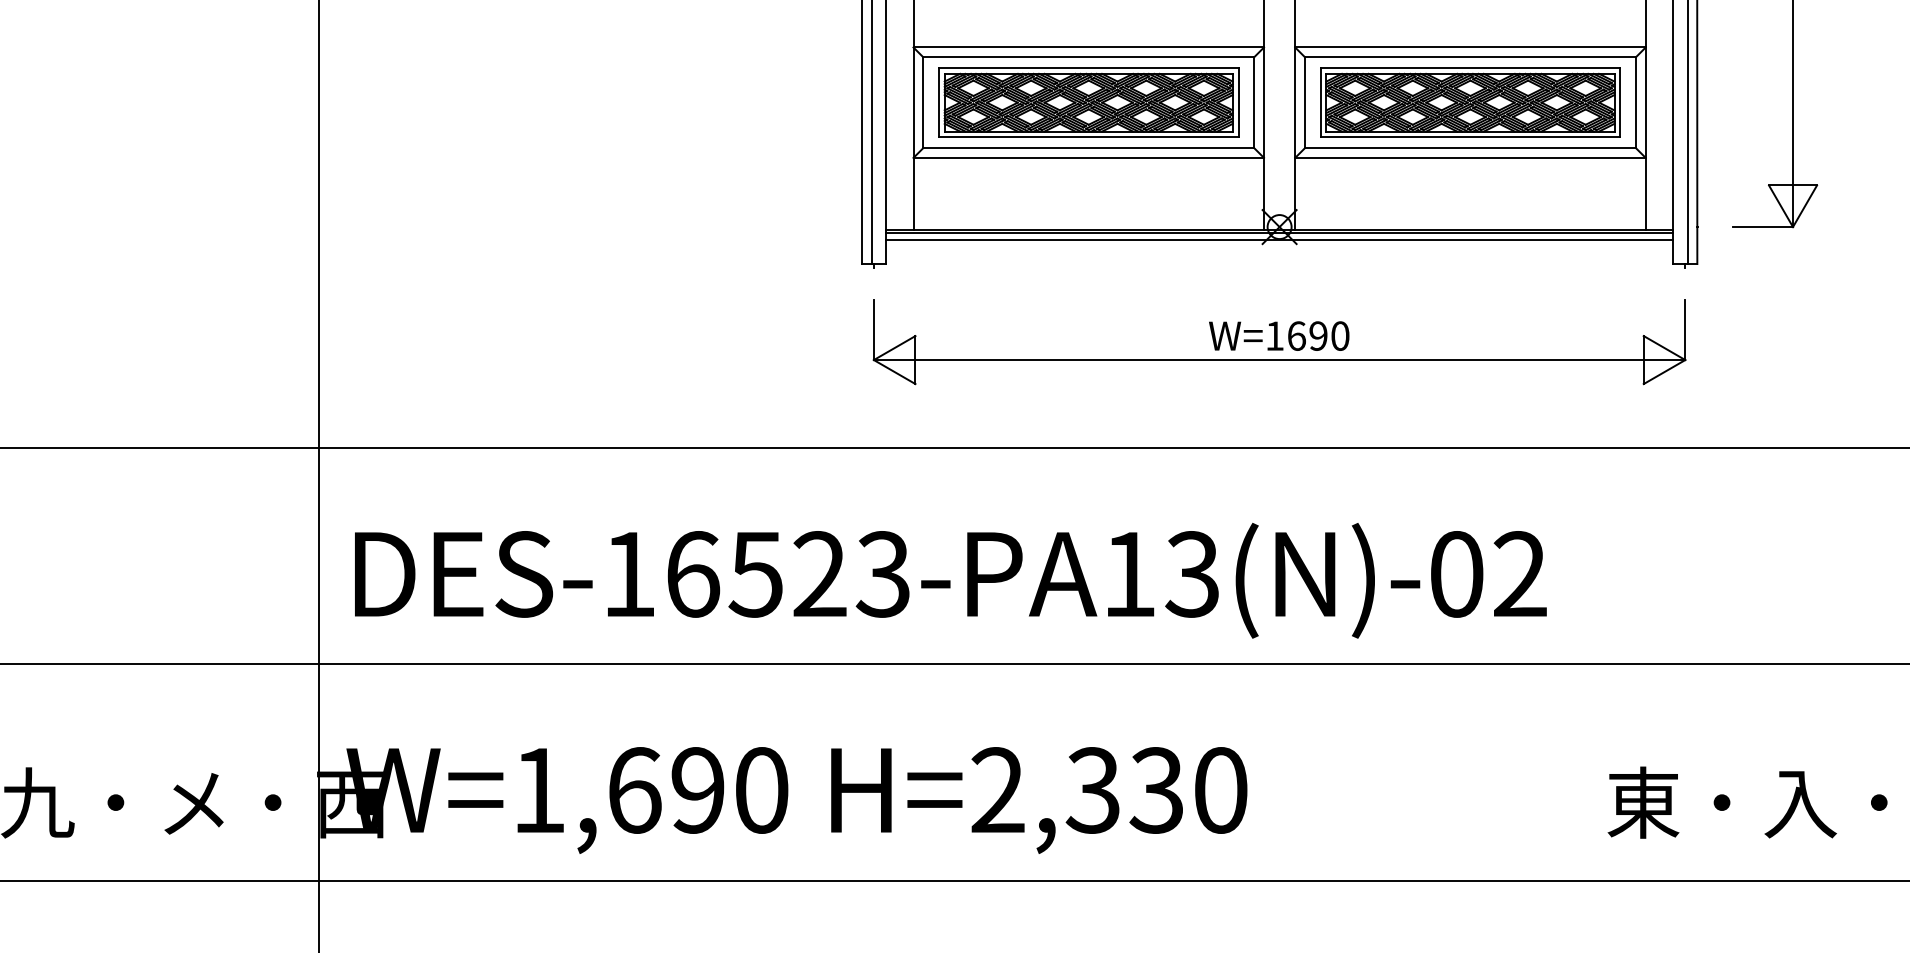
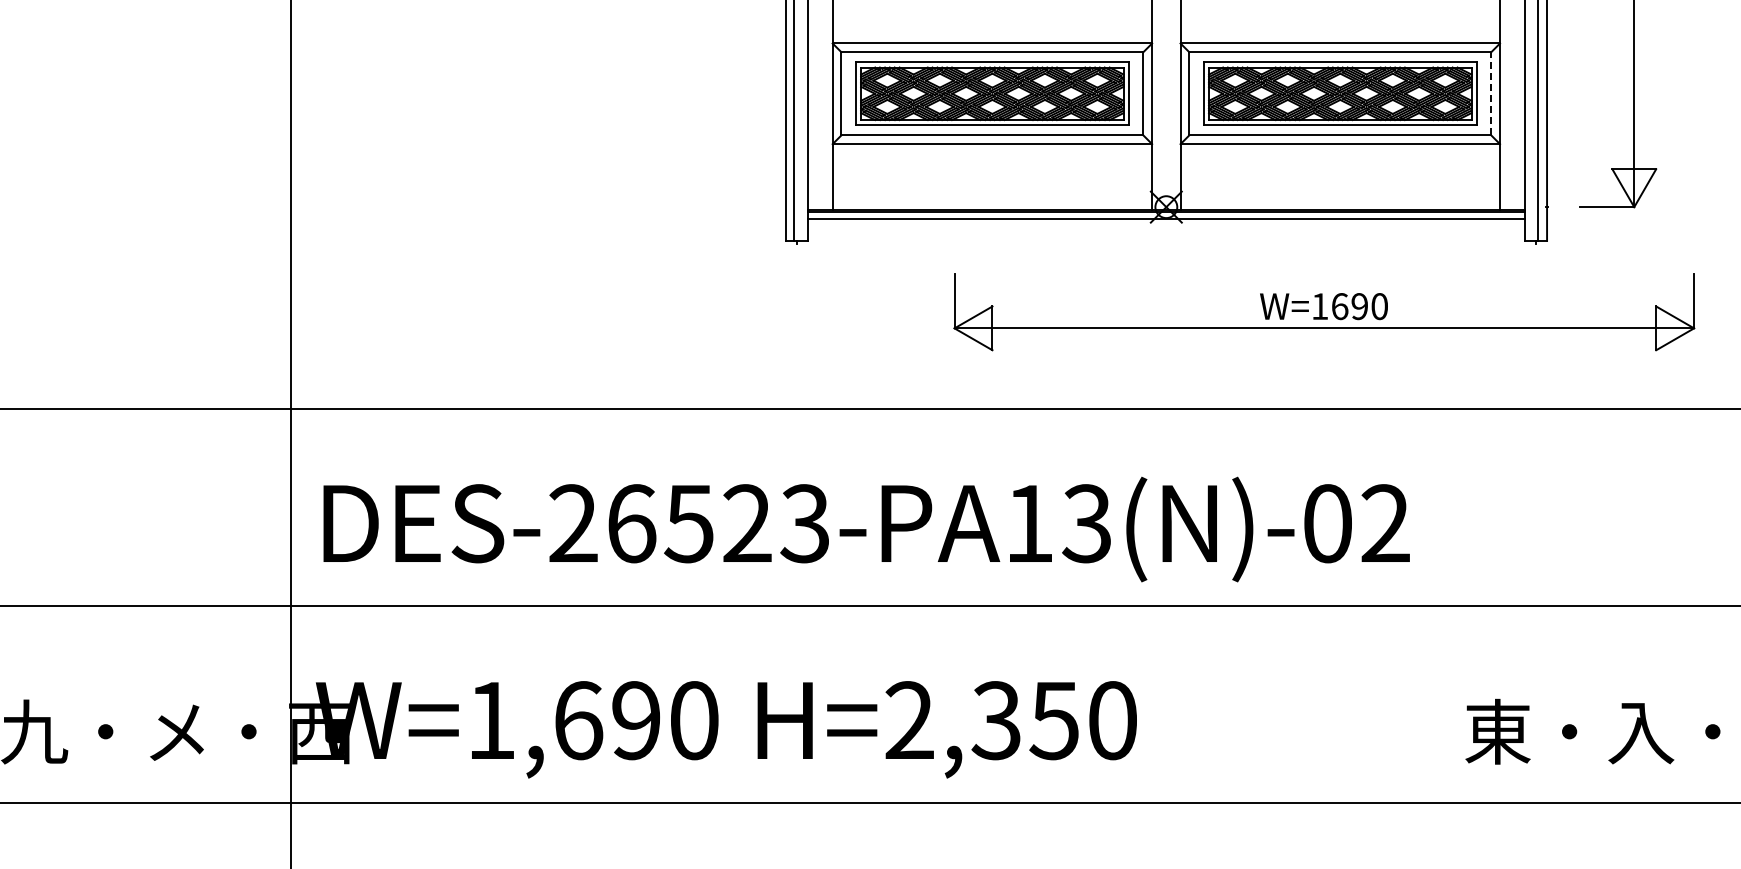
line: (1636, 102) -> (1491, 93), solid -> dashed
part: (1279, 342) -> (1324, 312), moved
text: (629, 573) -> (573, 522), DES-16523-PA13(N)-02 -> DES-26523-PA13(N)-02
text: (1155, 790) -> (1053, 720), H=2,330 -> H=2,350

